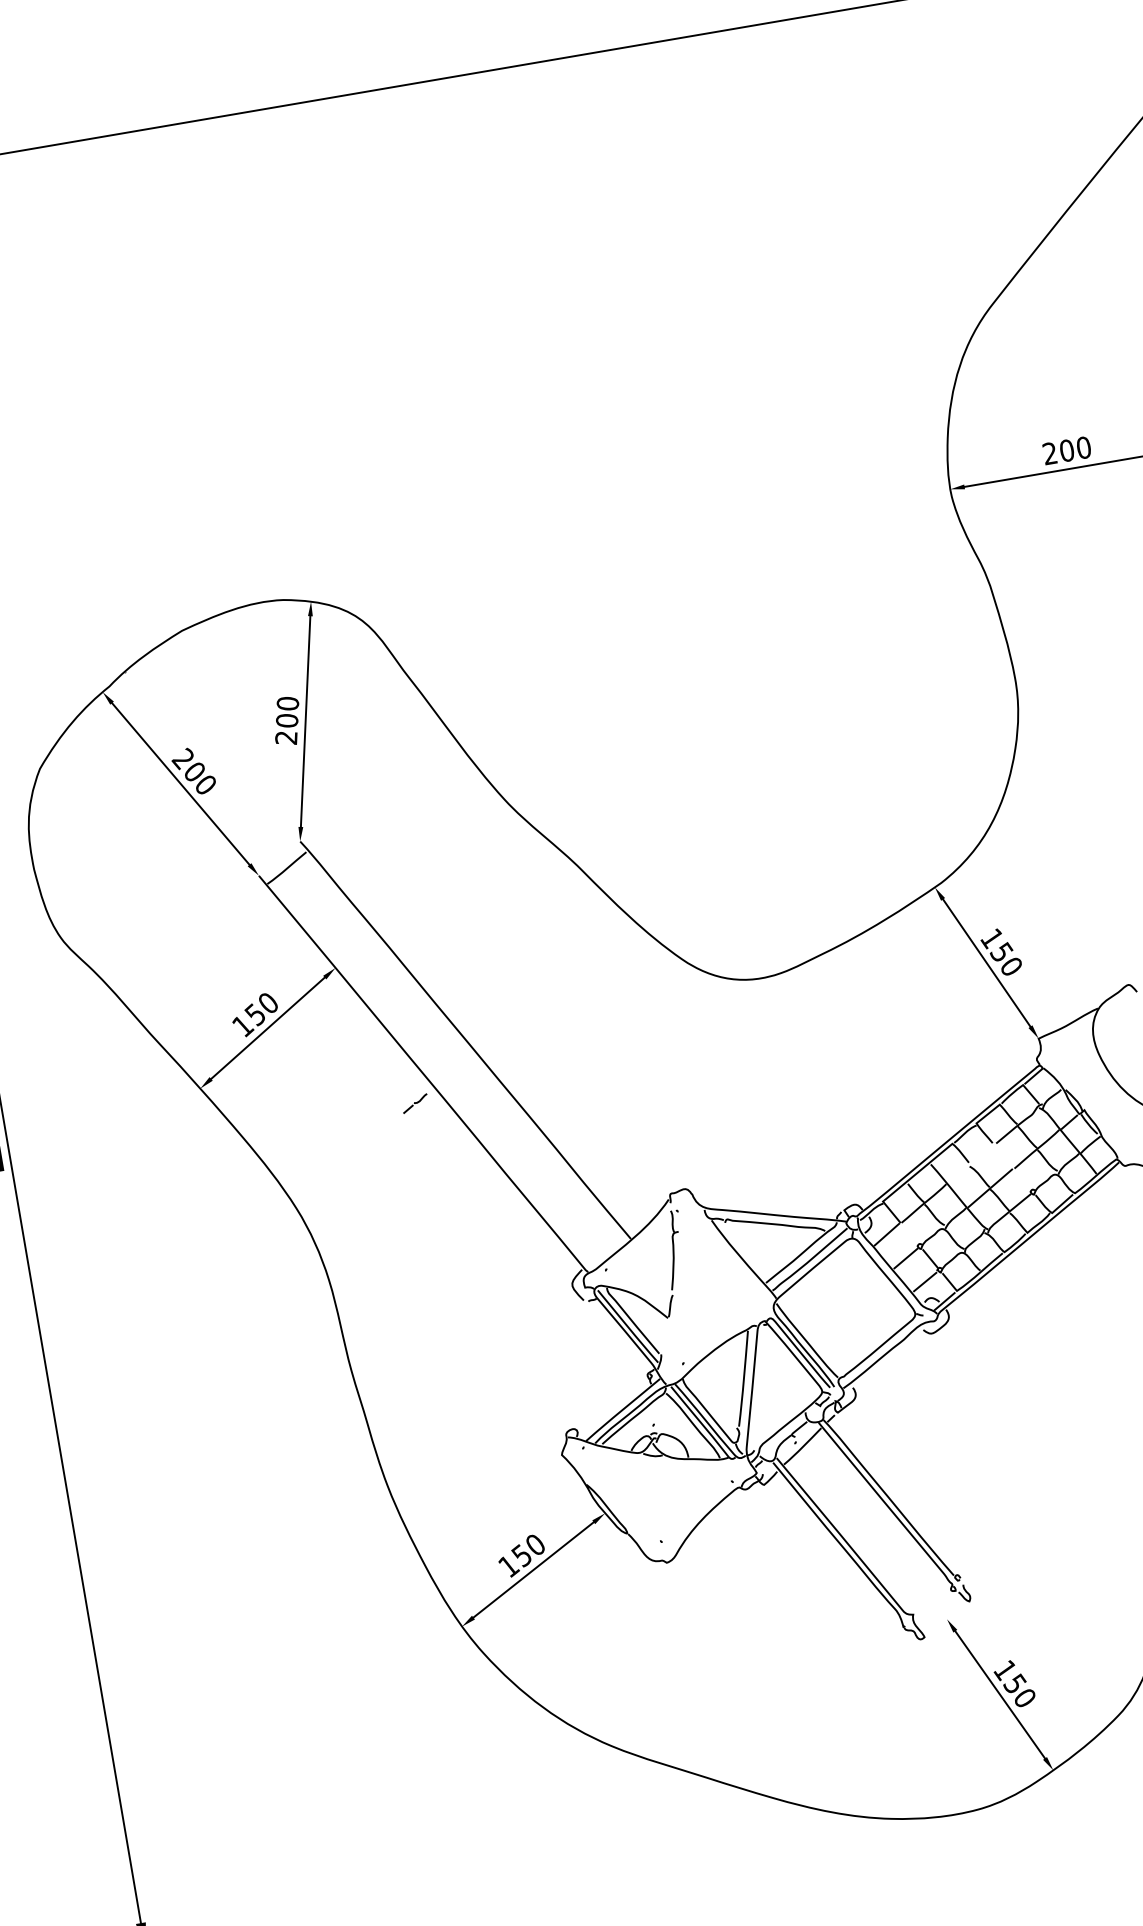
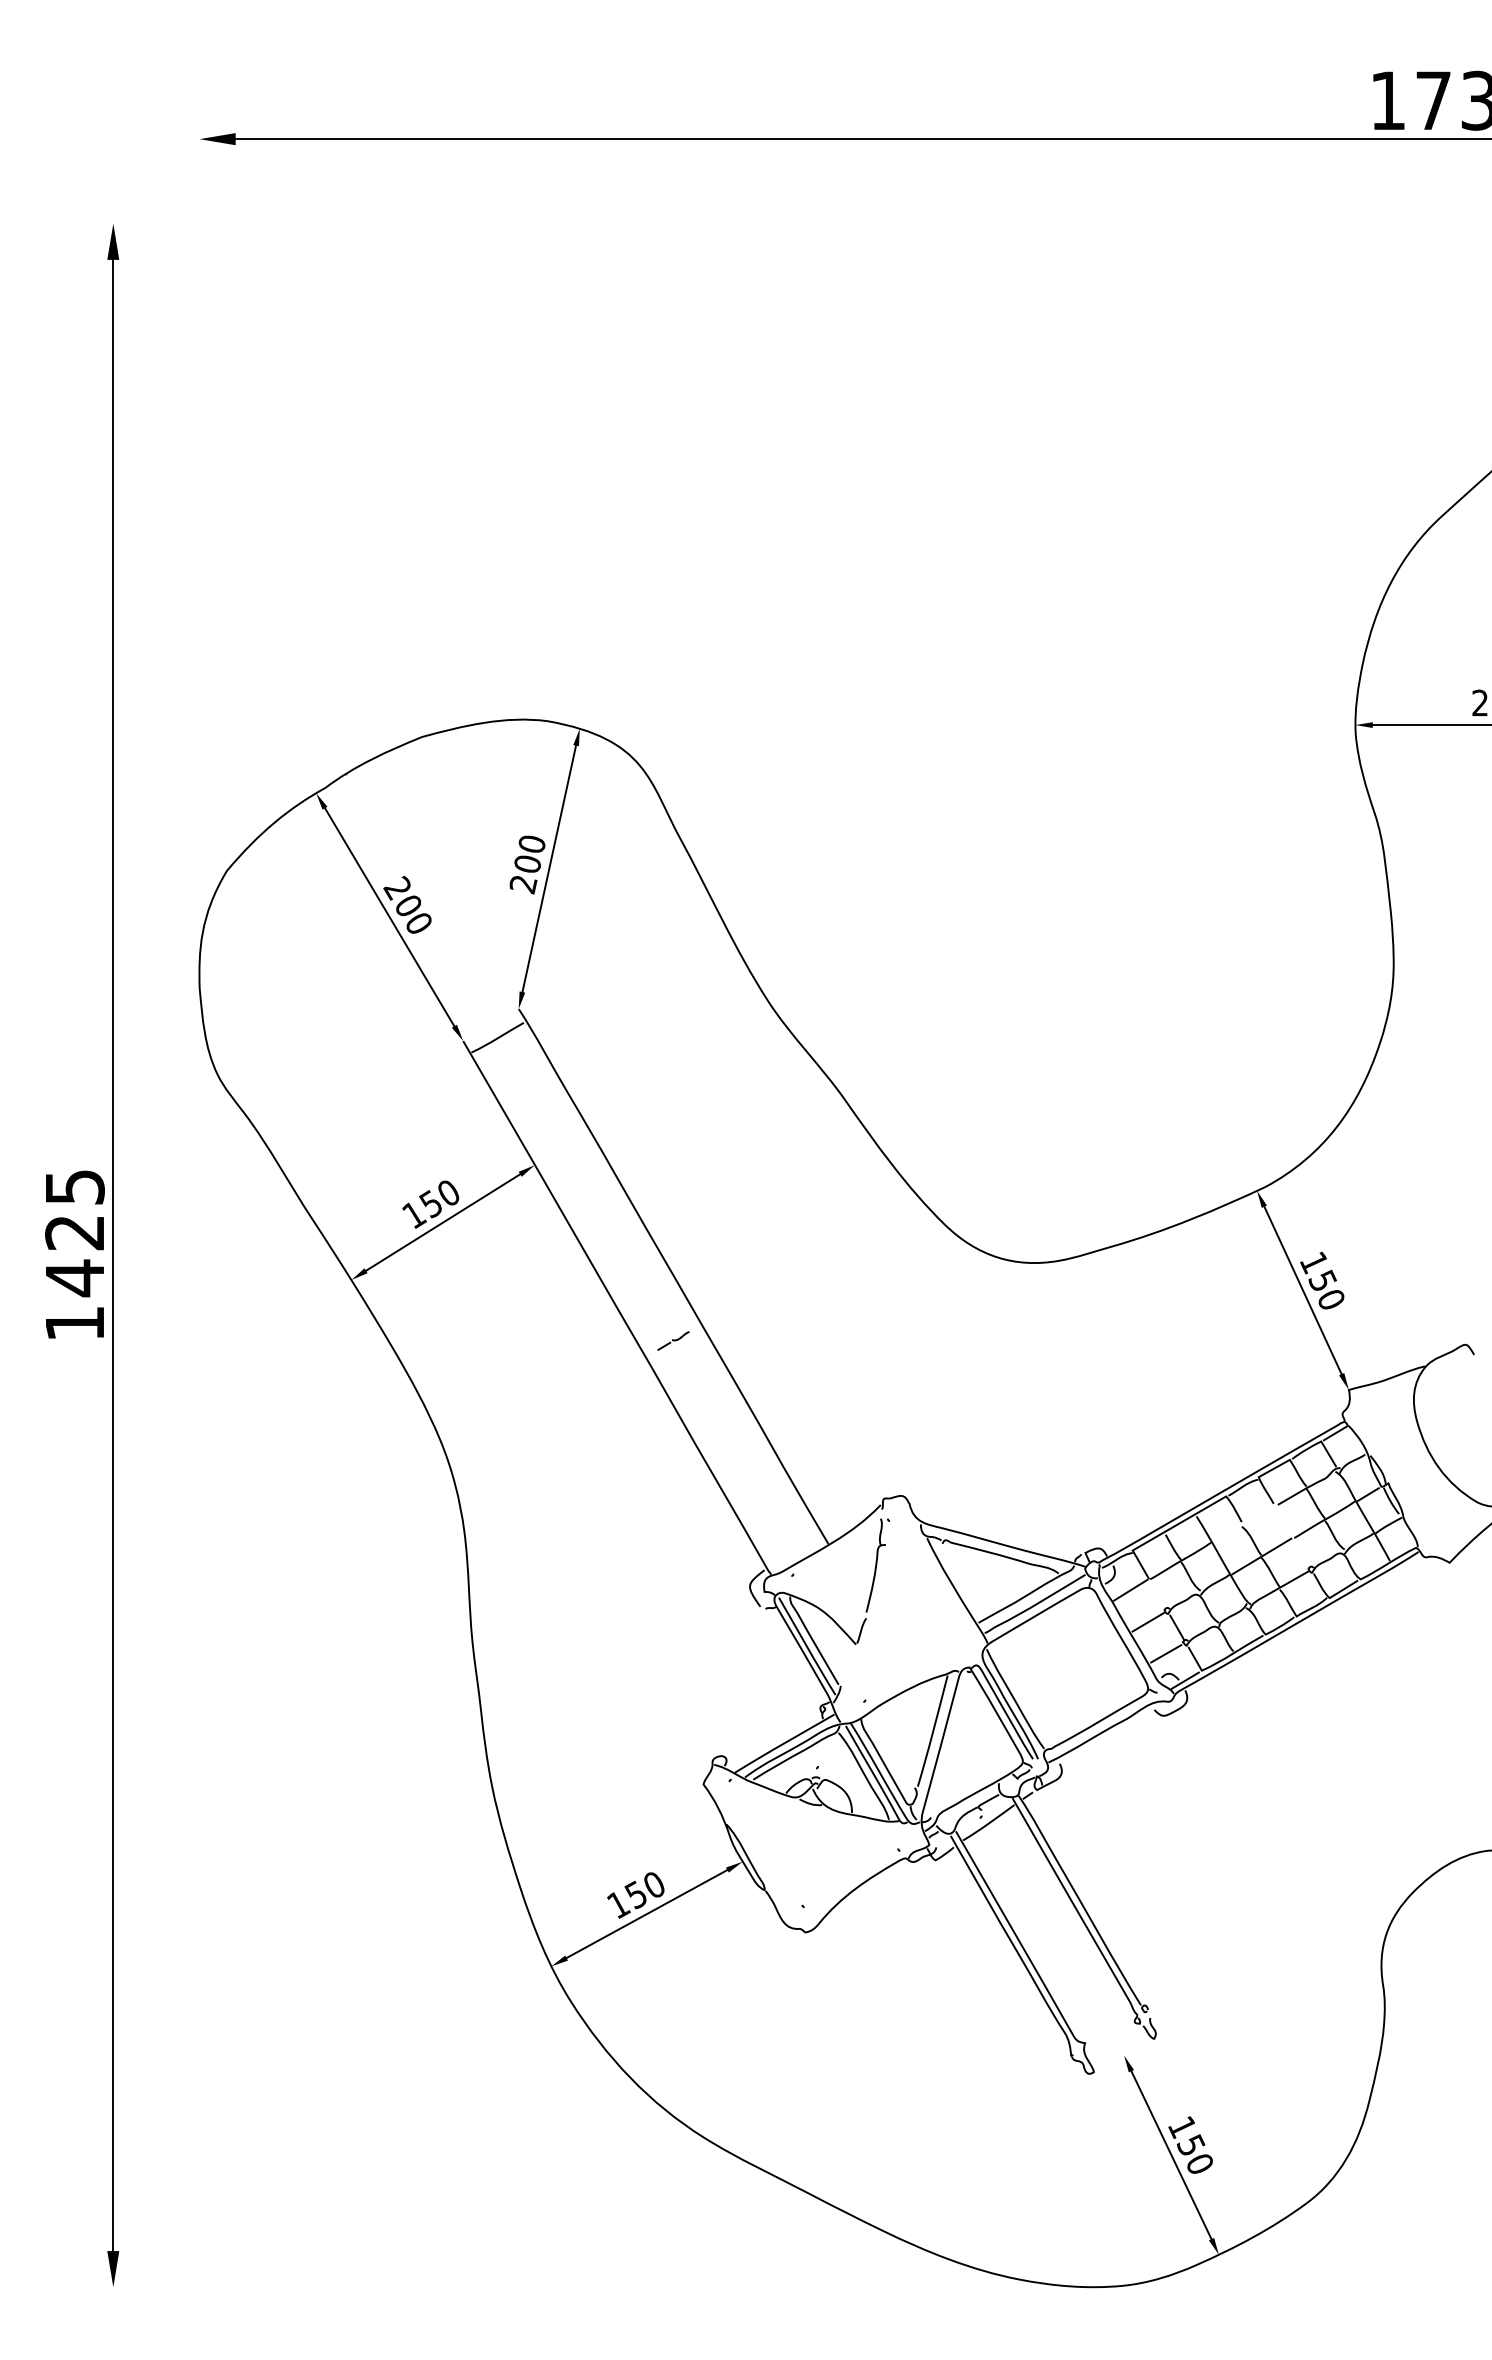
part: (415, 1103) -> (673, 1340), moved

